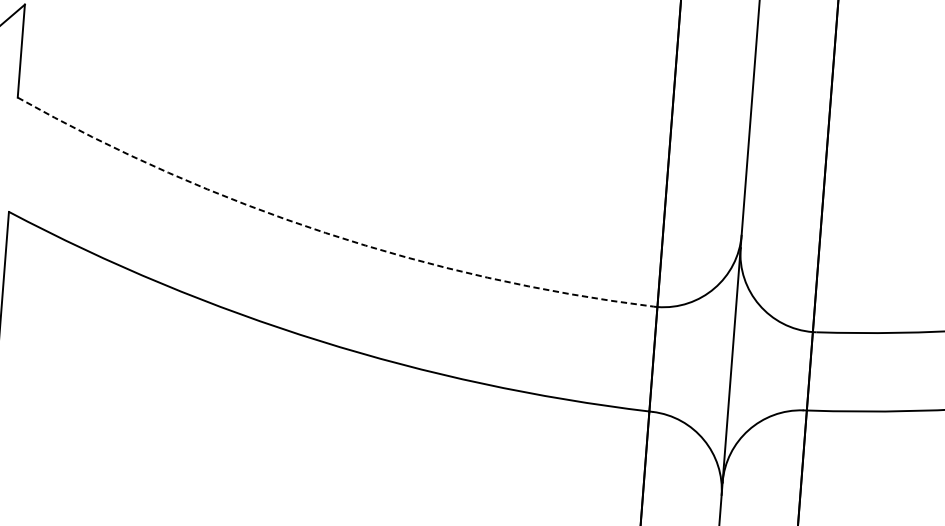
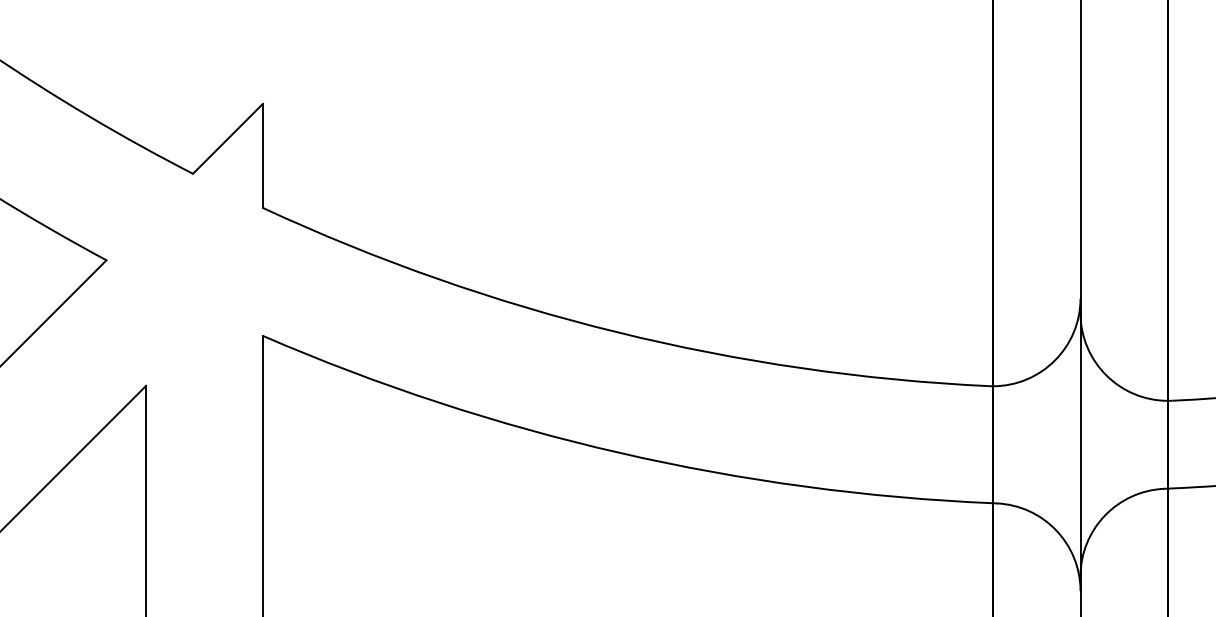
arc: (325, 233) -> (617, 332), dashed -> solid

